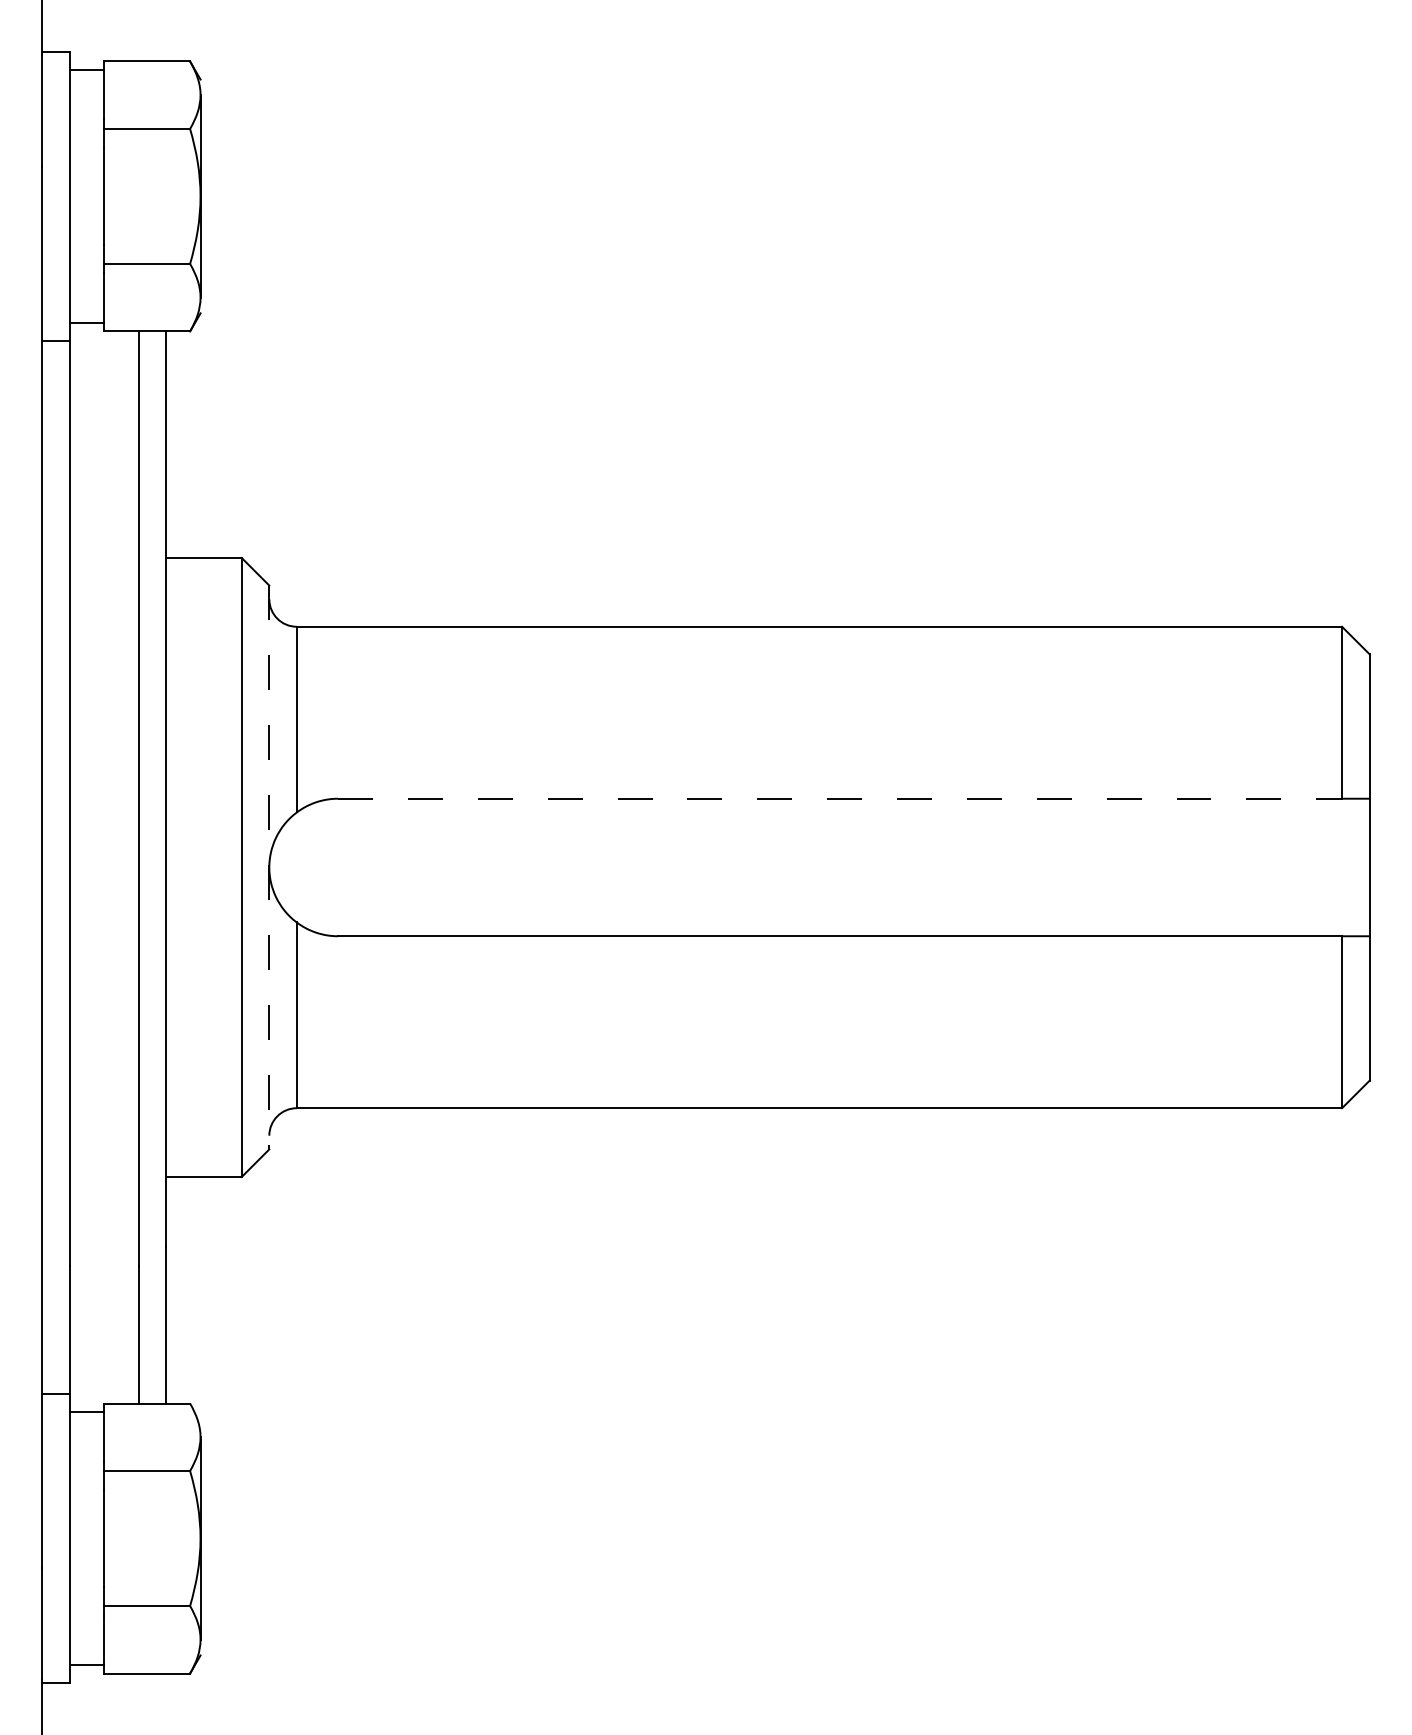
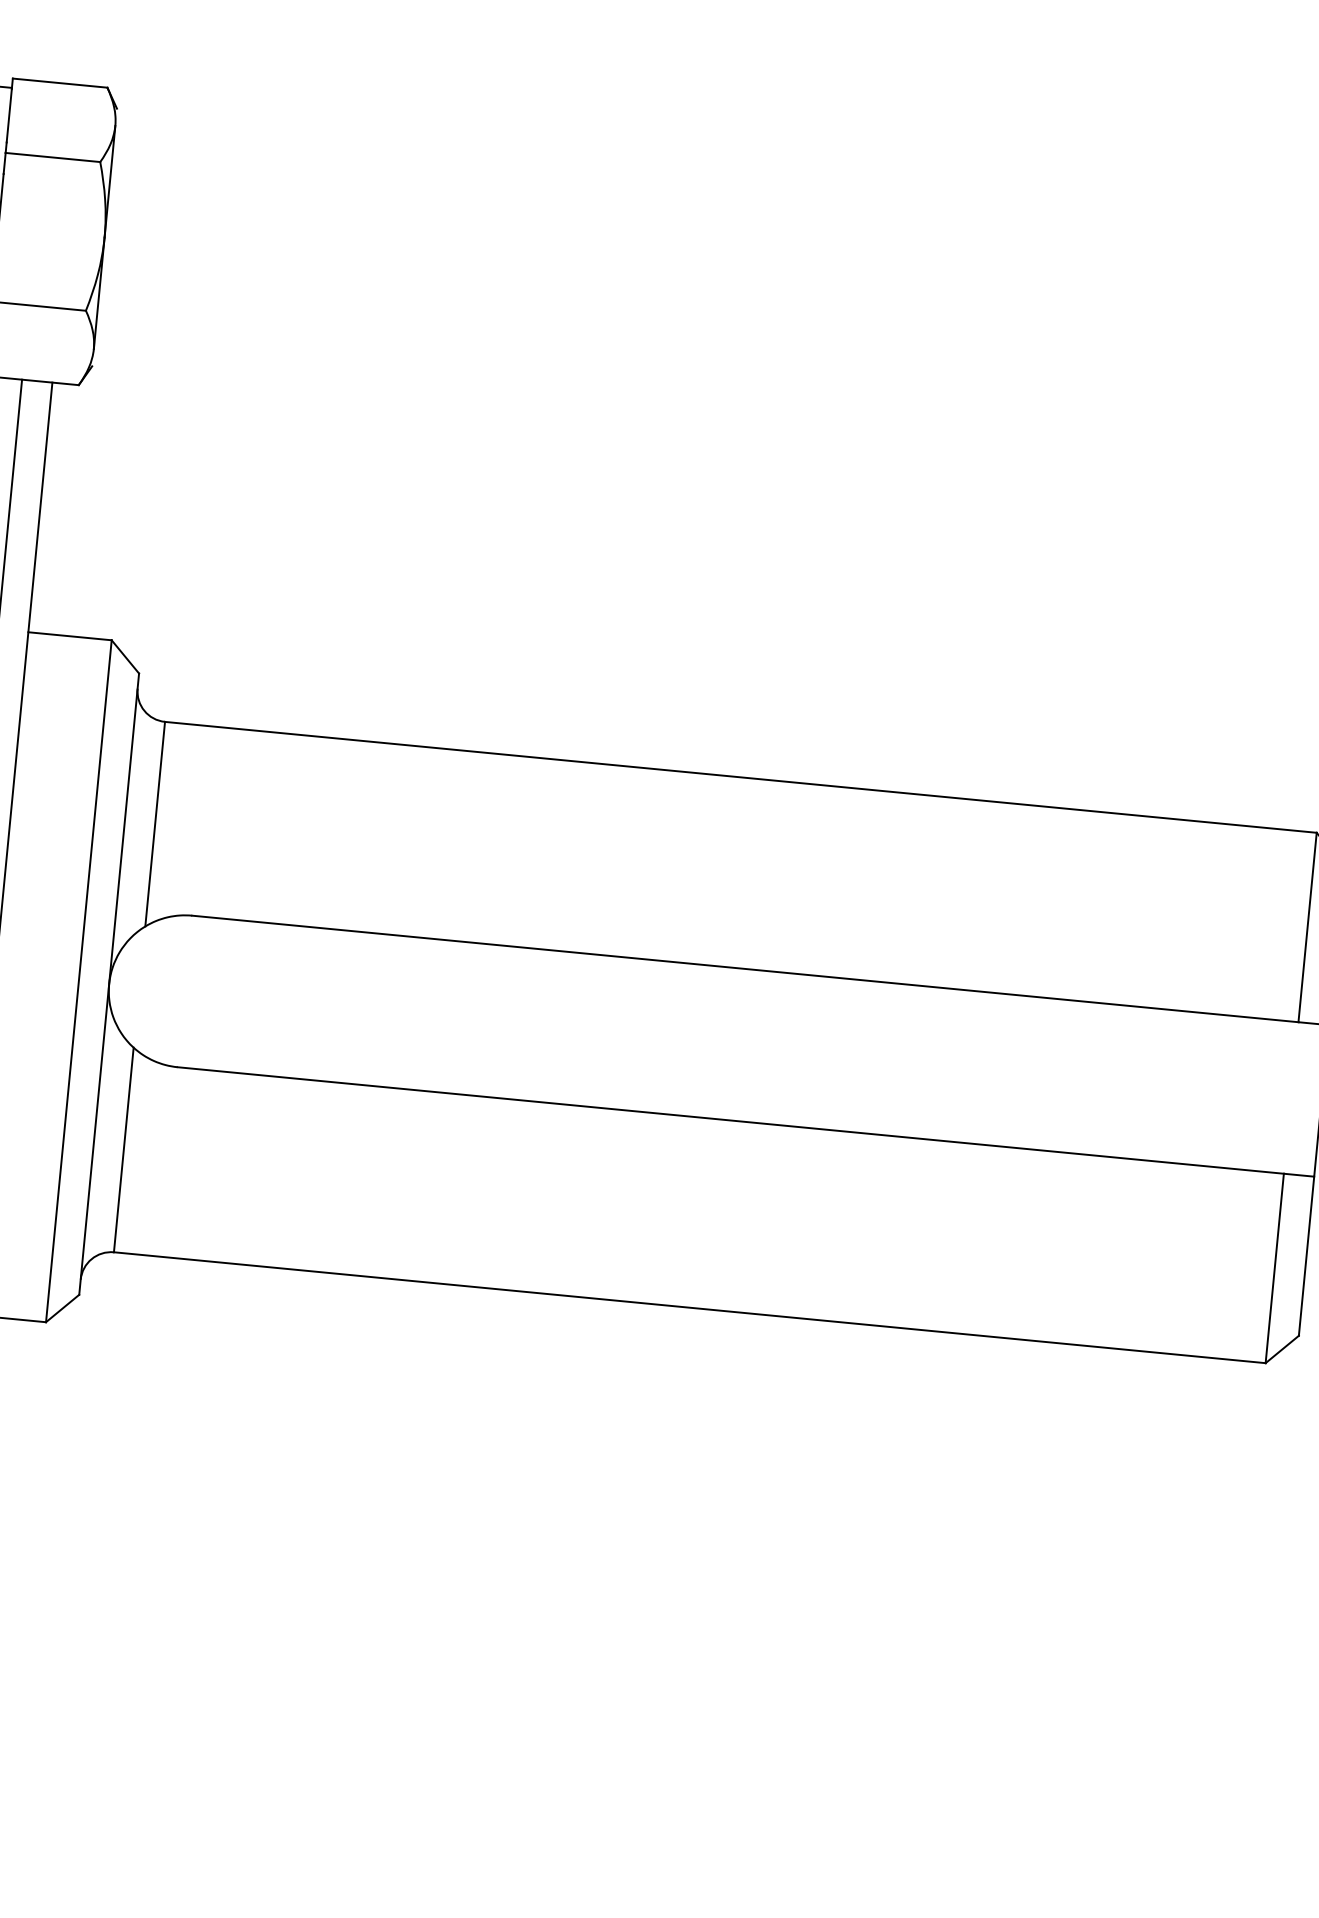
line: (840, 798) -> (745, 968), dashed -> solid
line: (269, 867) -> (109, 984), dashed -> solid

